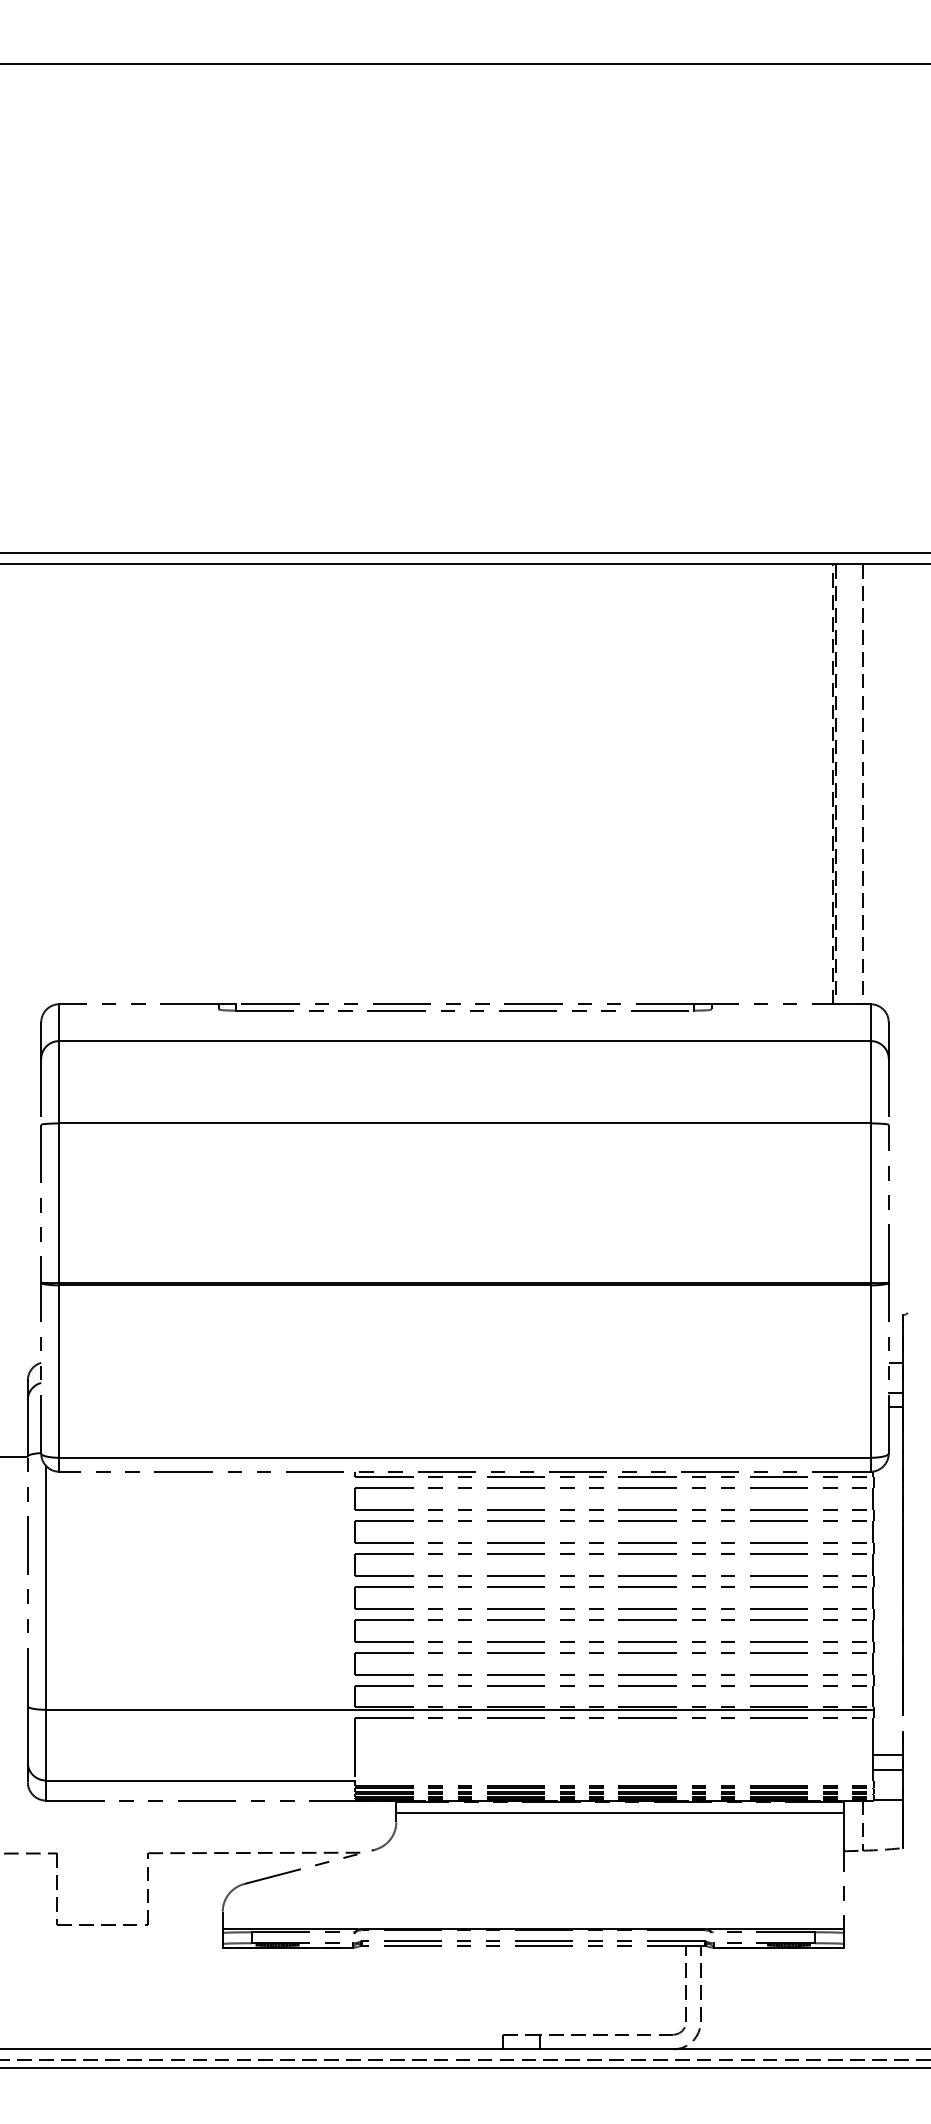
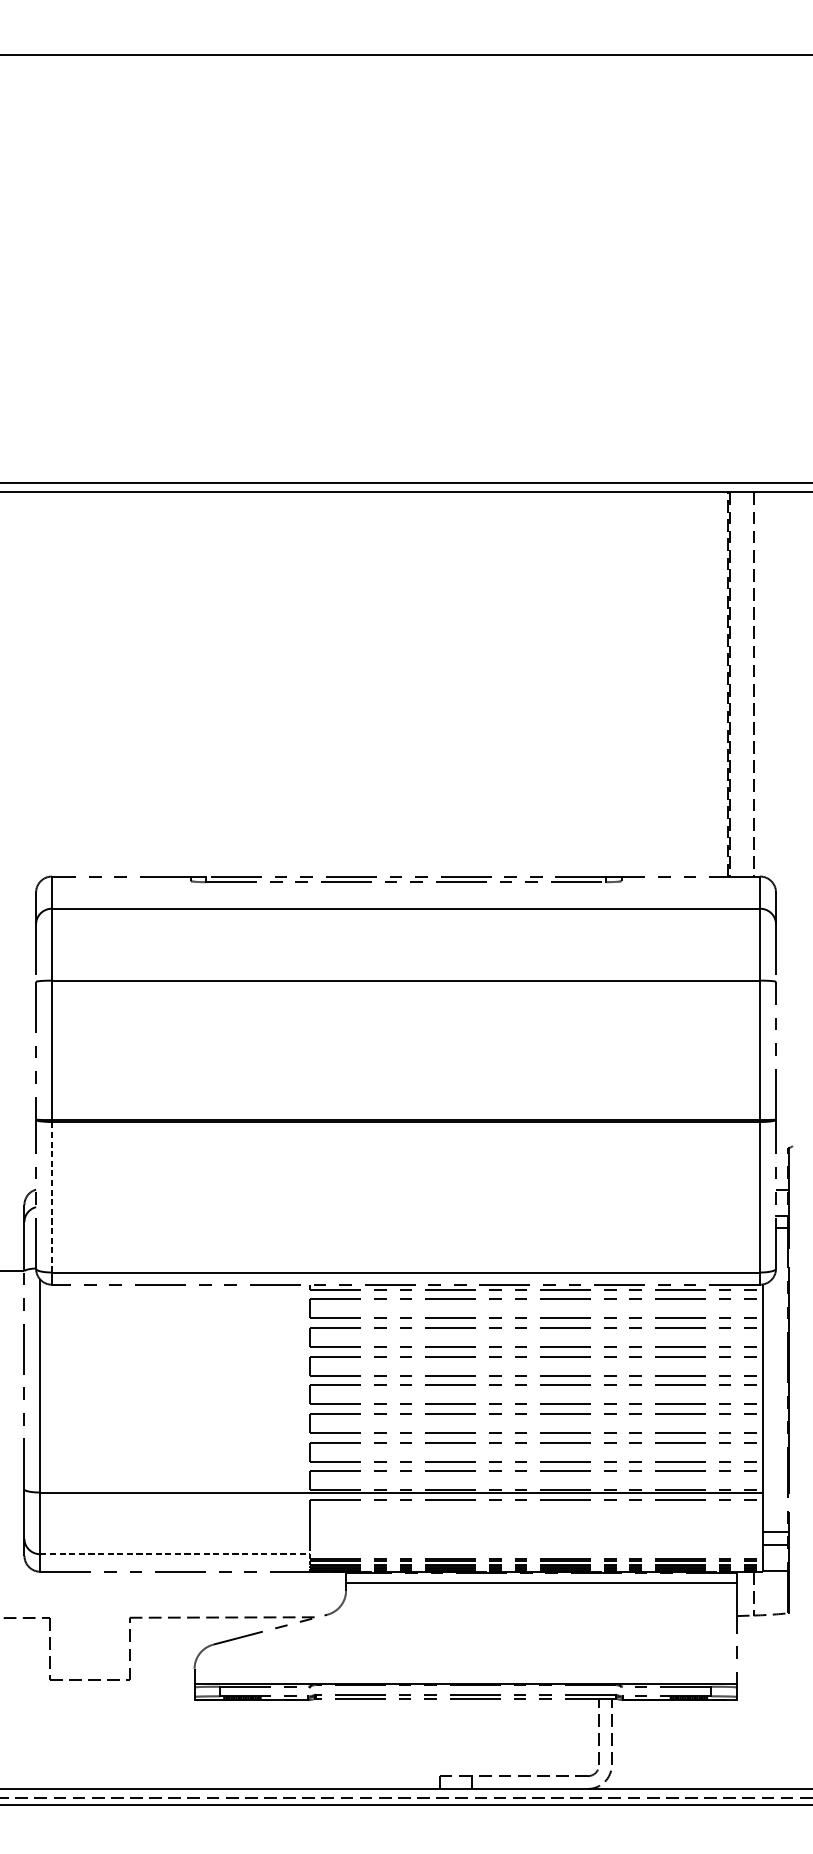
line: (59, 1371) -> (52, 1197), solid -> dashed
line: (200, 1780) -> (175, 1554), solid -> dashed

